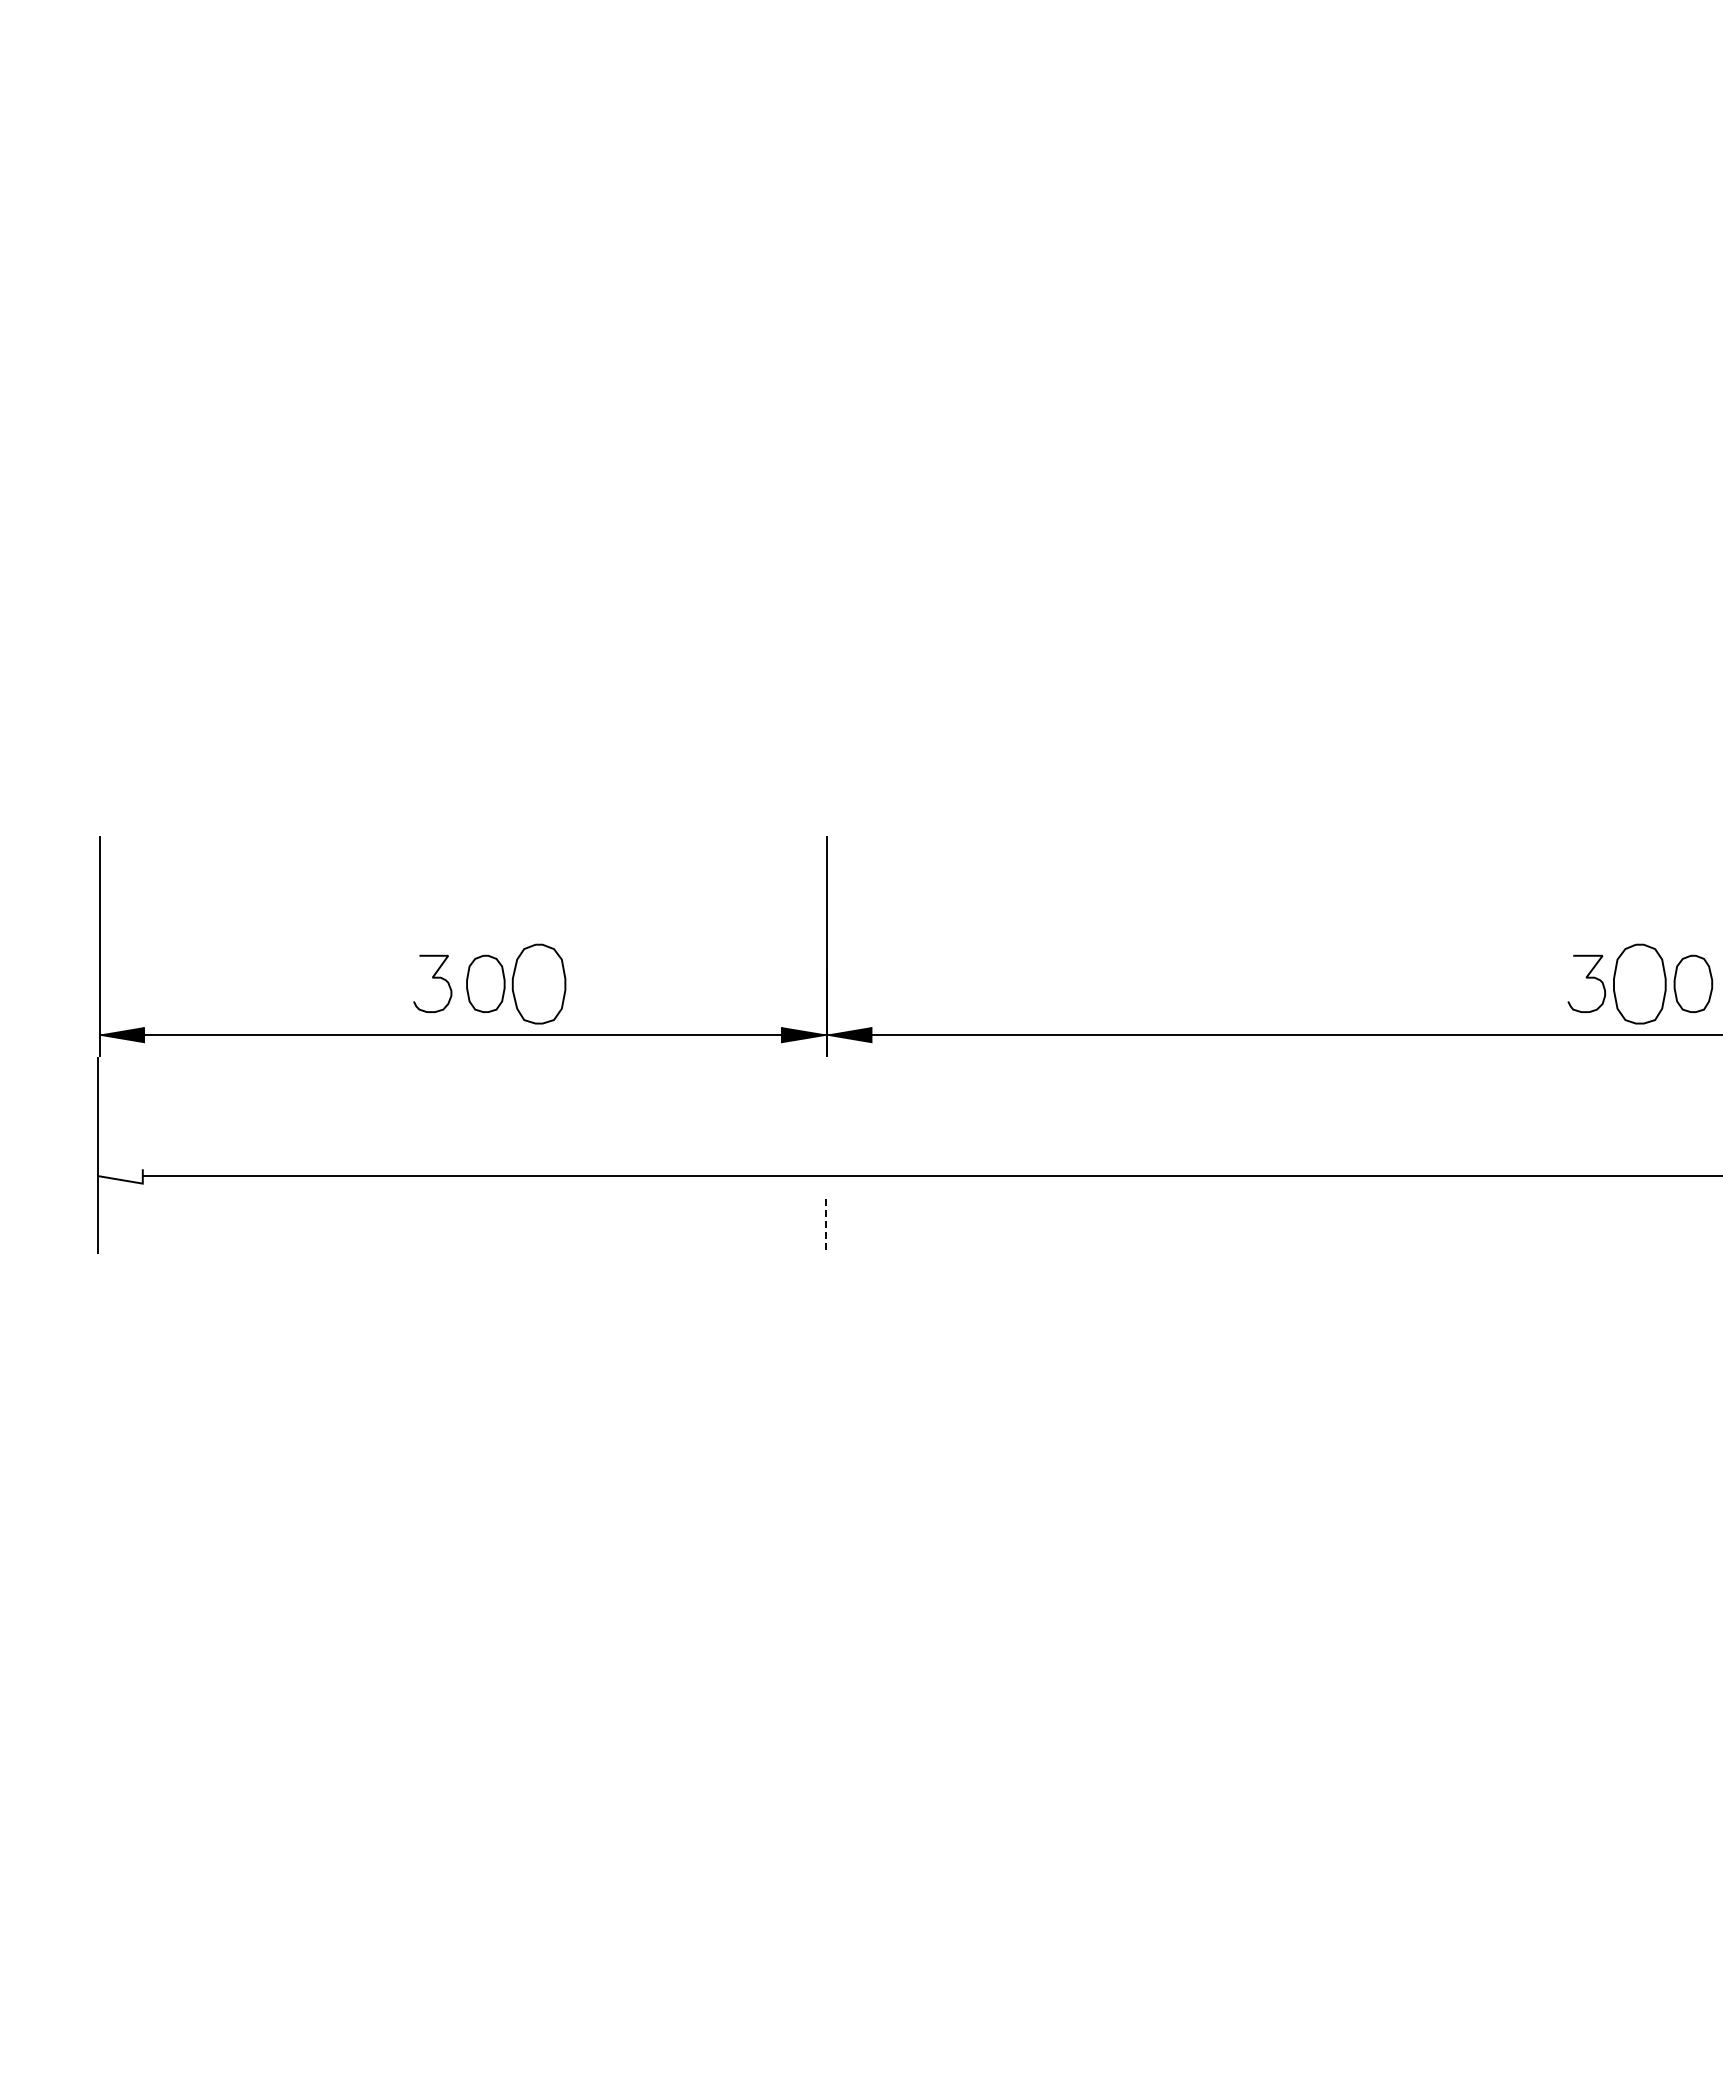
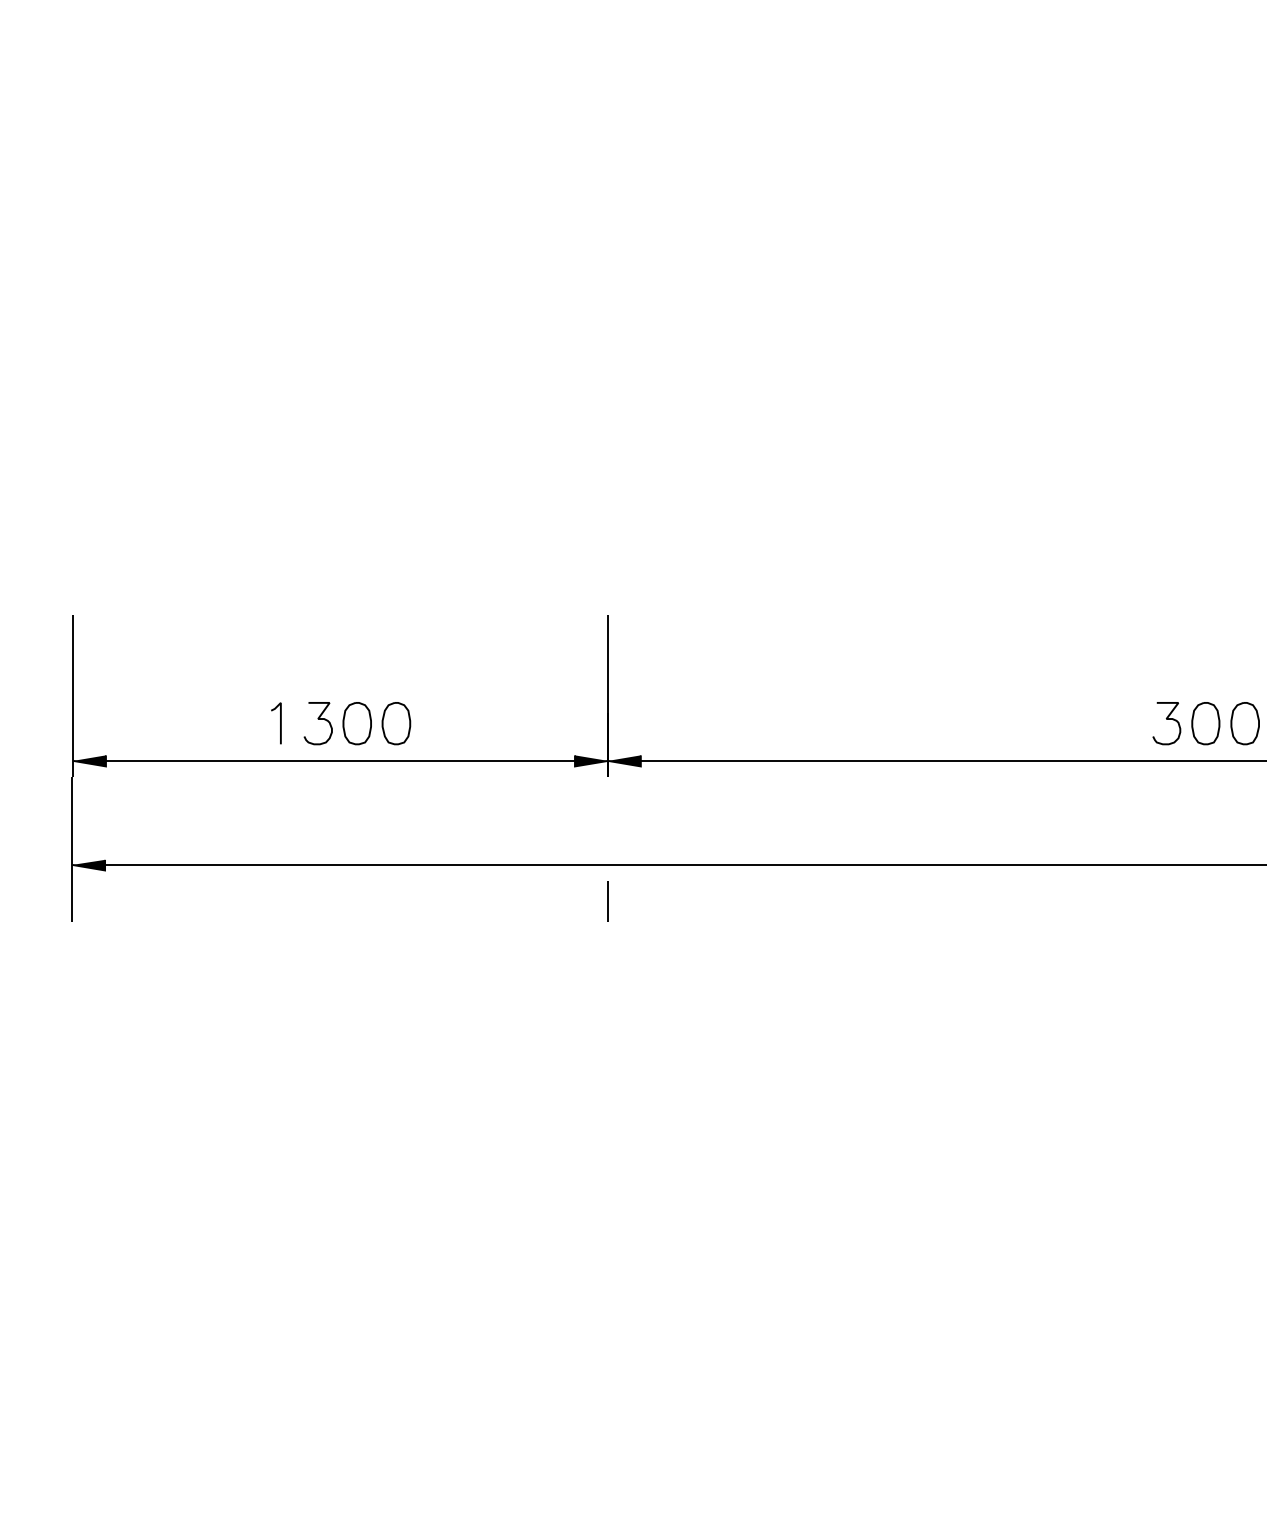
line: (381, 983) -> (280, 723), added
part: (538, 983) -> (395, 723), size x0.71
part: (1639, 983) -> (1205, 723), size x0.71
fill: (120, 1176) -> (88, 865), added
line: (826, 1226) -> (607, 901), dashed -> solid

